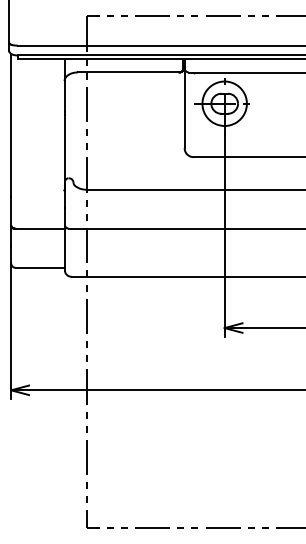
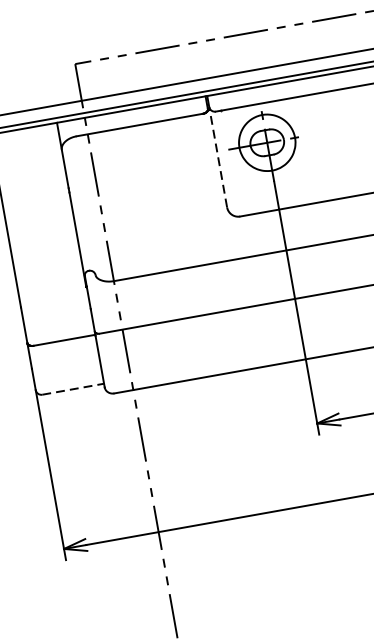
line: (184, 107) -> (217, 156), solid -> dashed
line: (40, 267) -> (73, 388), solid -> dashed

